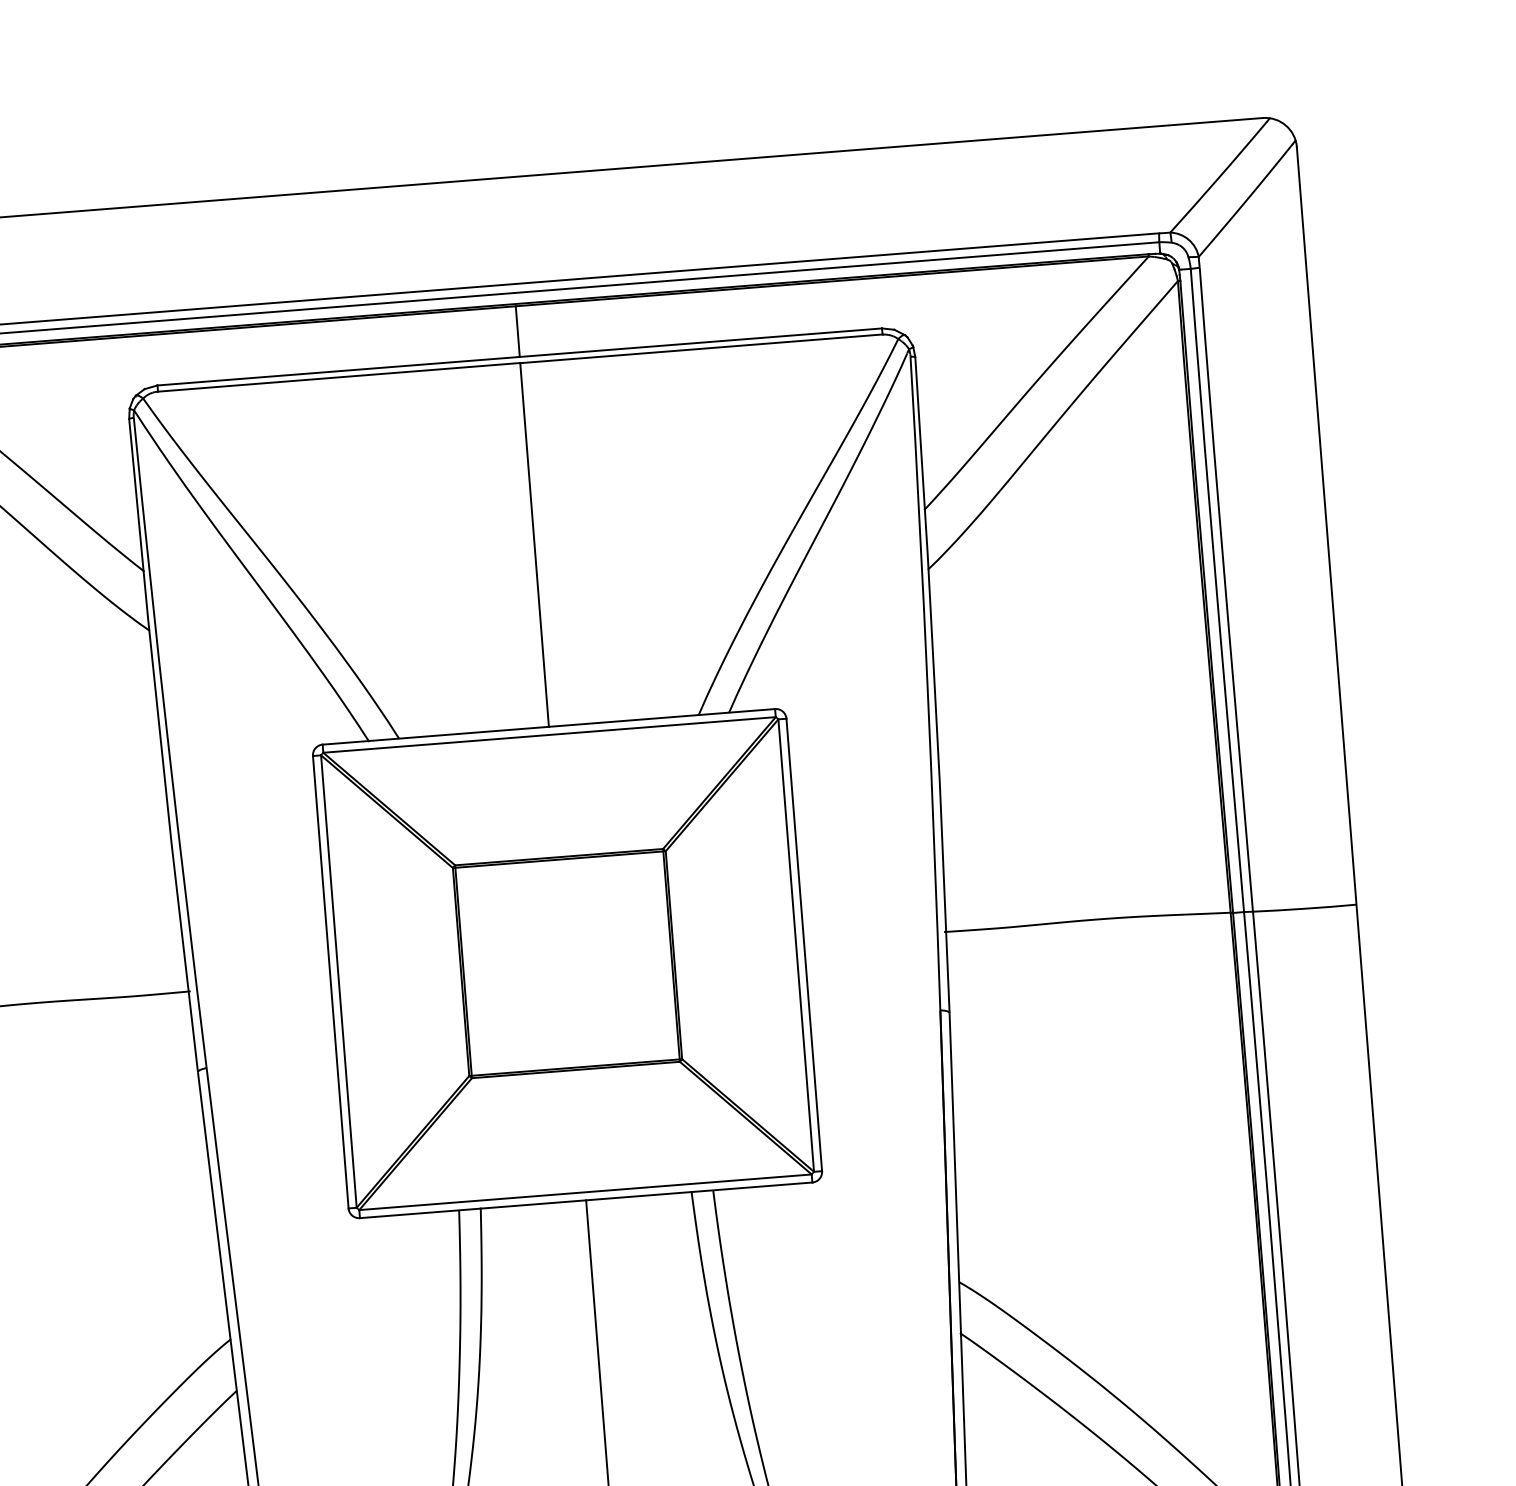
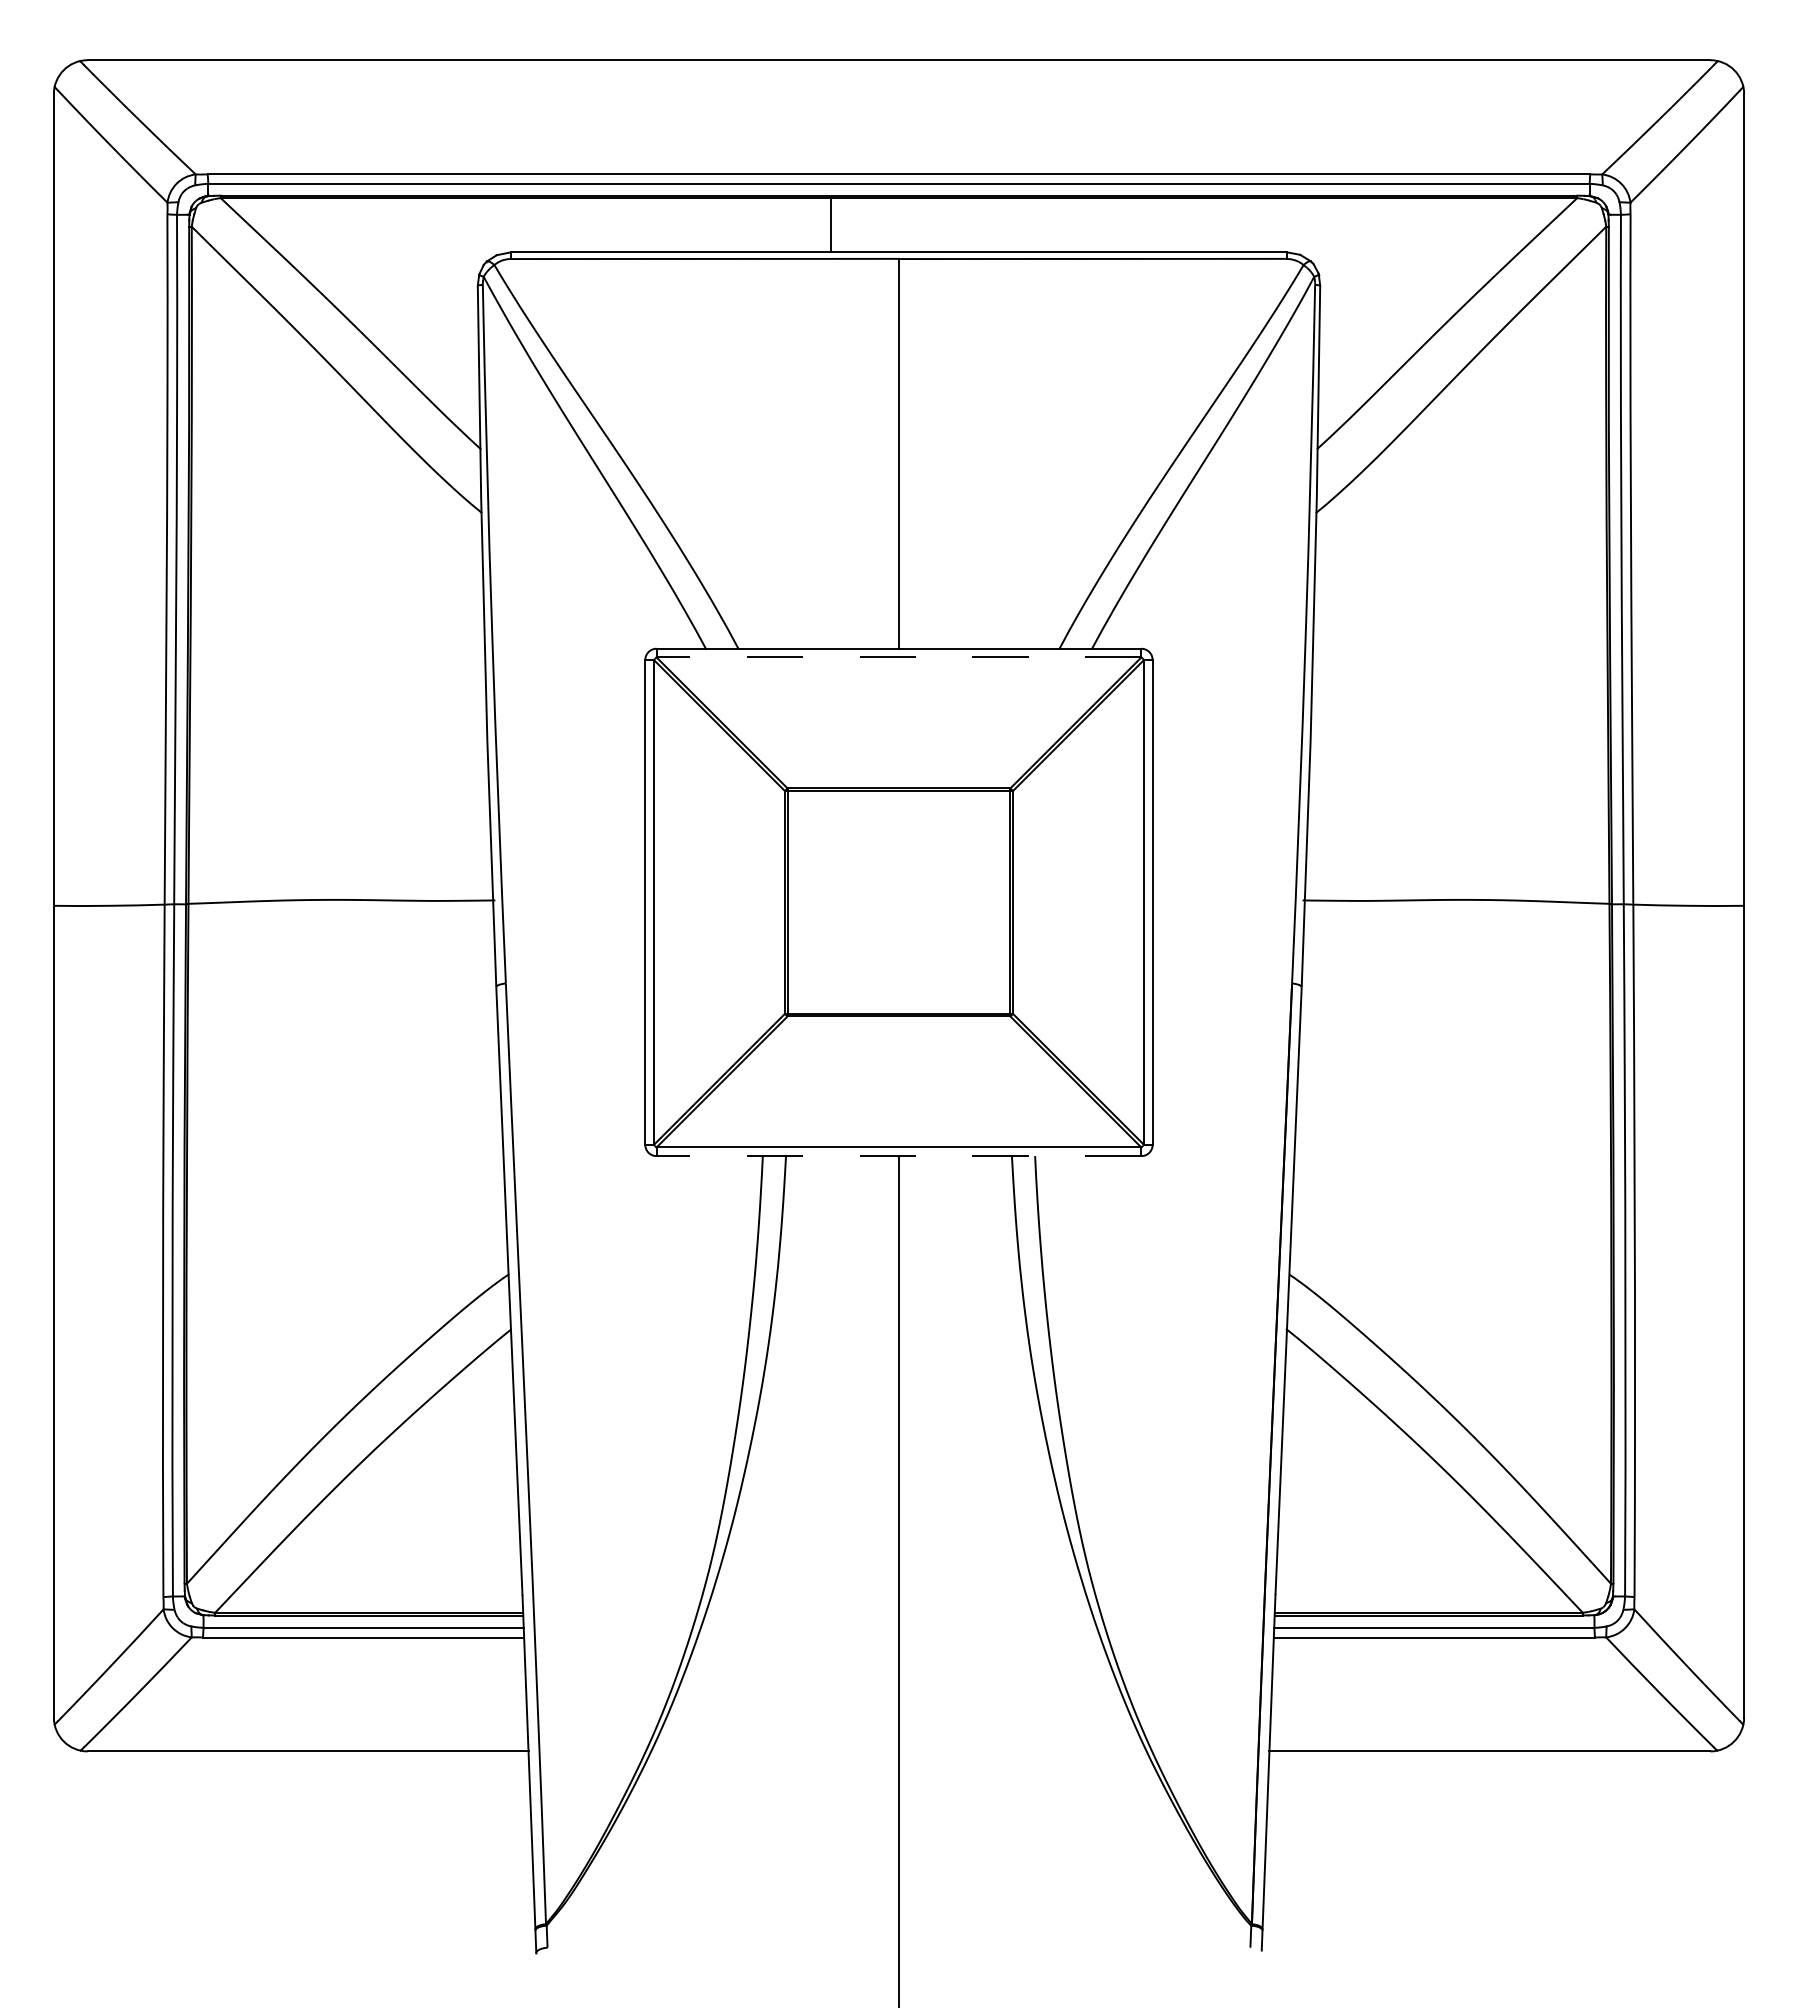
line: (517, 331) -> (830, 225), moved
line: (549, 735) -> (898, 657), solid -> dashed
line: (585, 1200) -> (898, 1156), solid -> dashed

